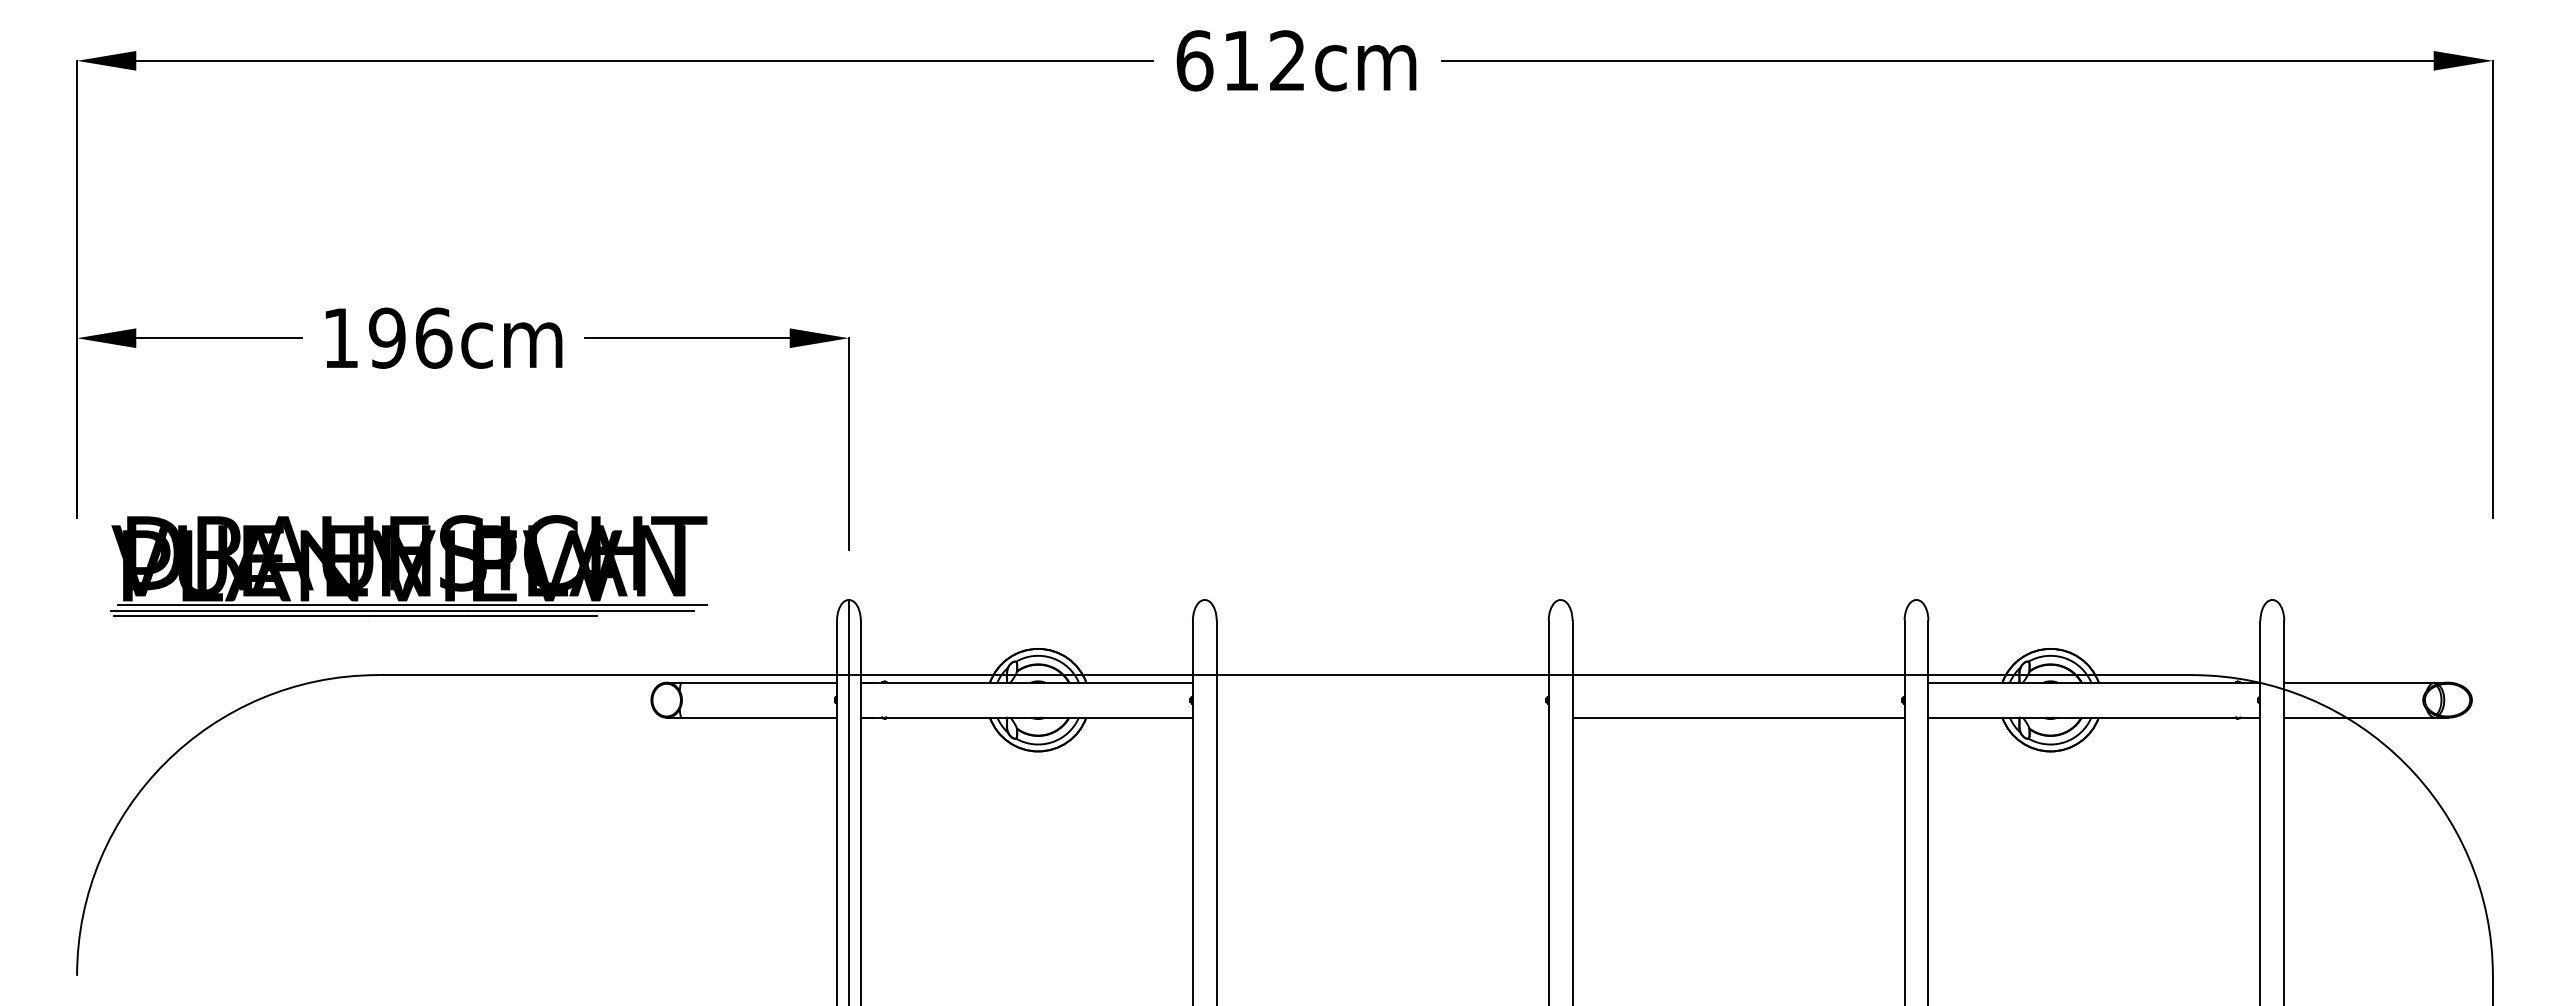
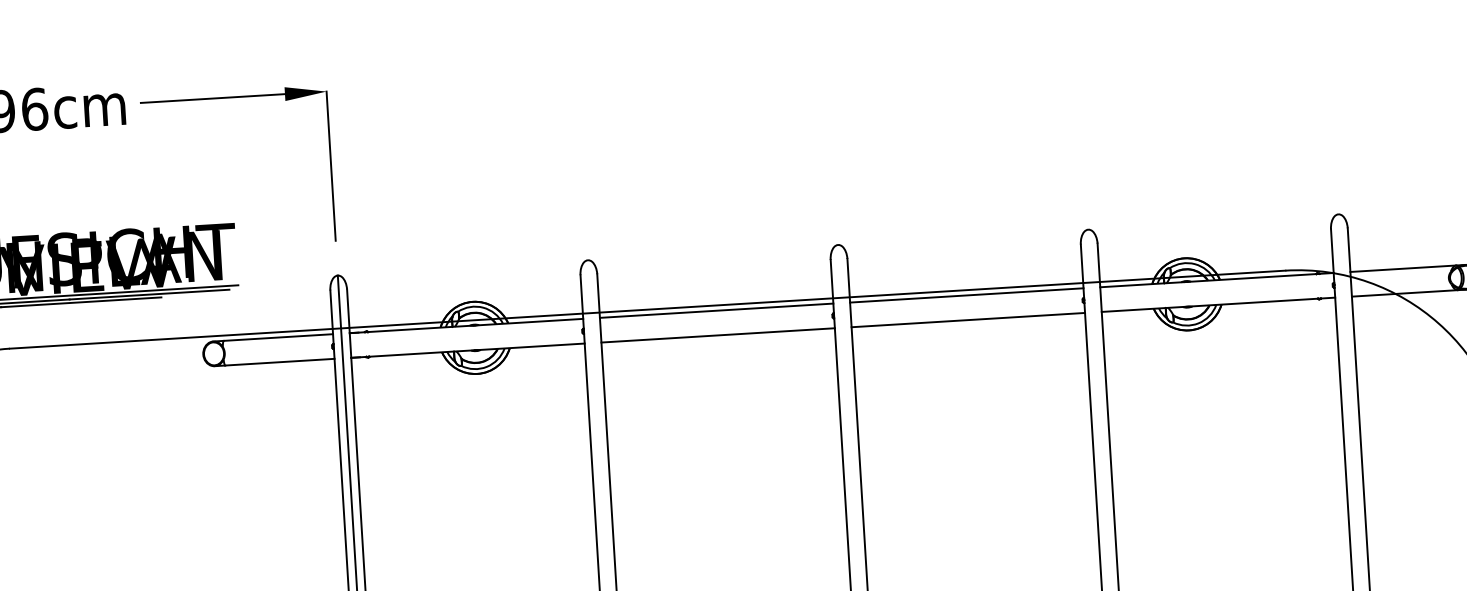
line: (1382, 682) -> (716, 310), added
line: (1738, 682) -> (966, 295), added
line: (1382, 717) -> (717, 335), added

